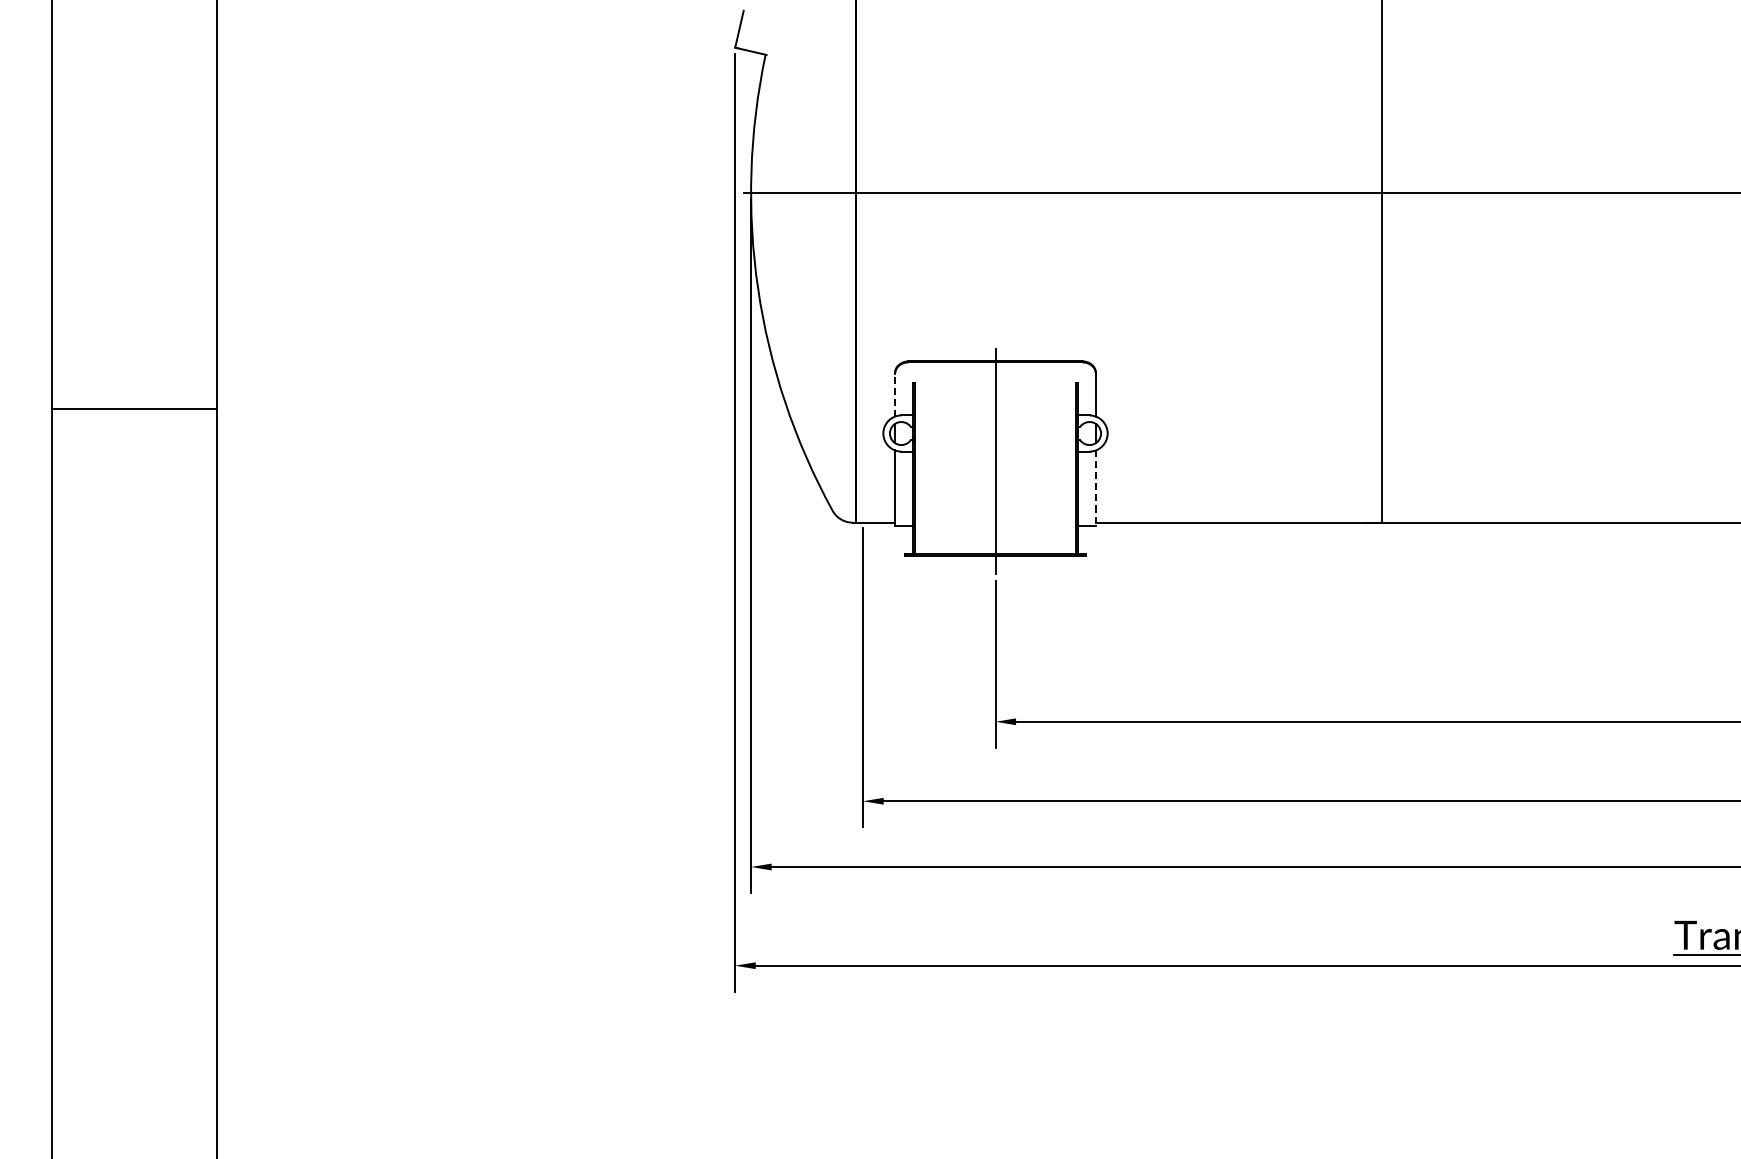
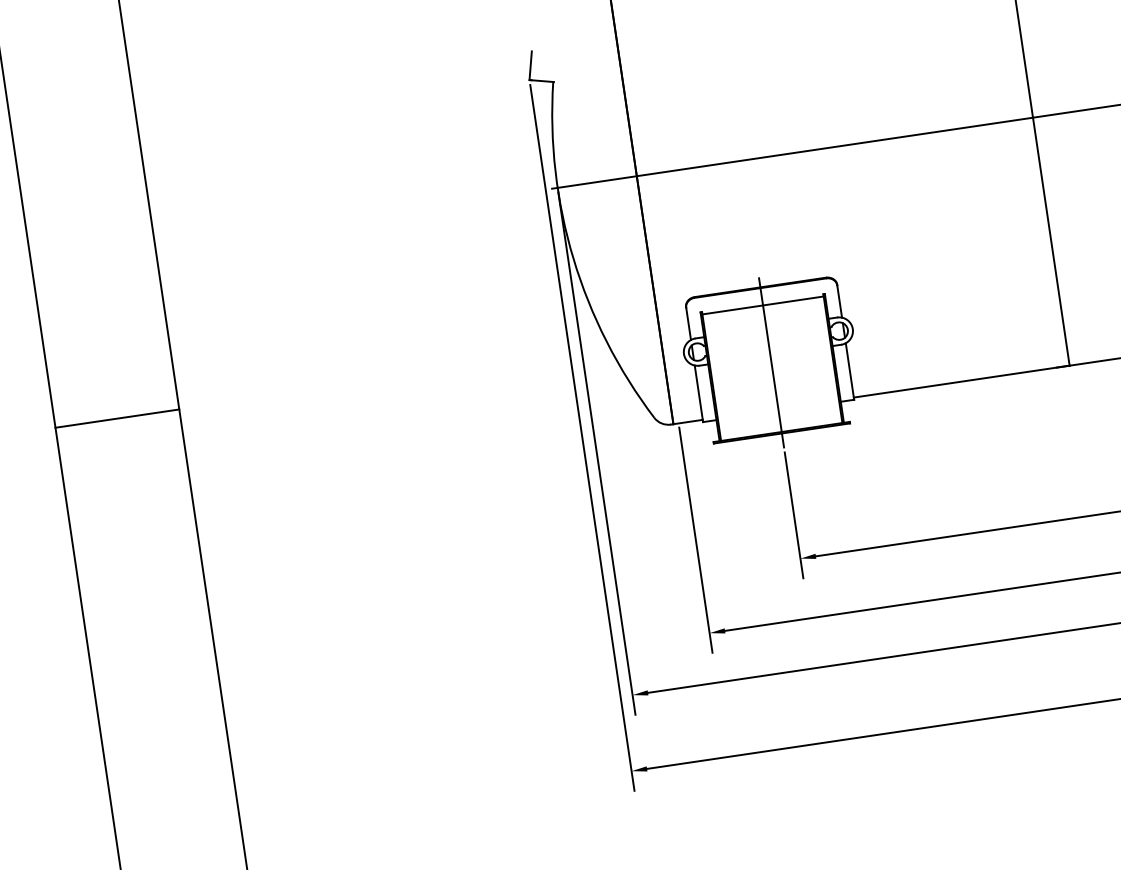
line: (995, 385) -> (763, 305), added
line: (895, 394) -> (688, 323), dashed -> solid
line: (1095, 488) -> (849, 371), dashed -> solid

